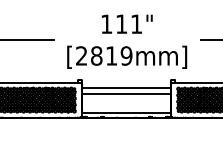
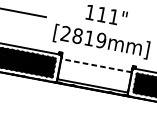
line: (126, 87) -> (96, 65), solid -> dashed
line: (126, 94) -> (95, 71), removed

